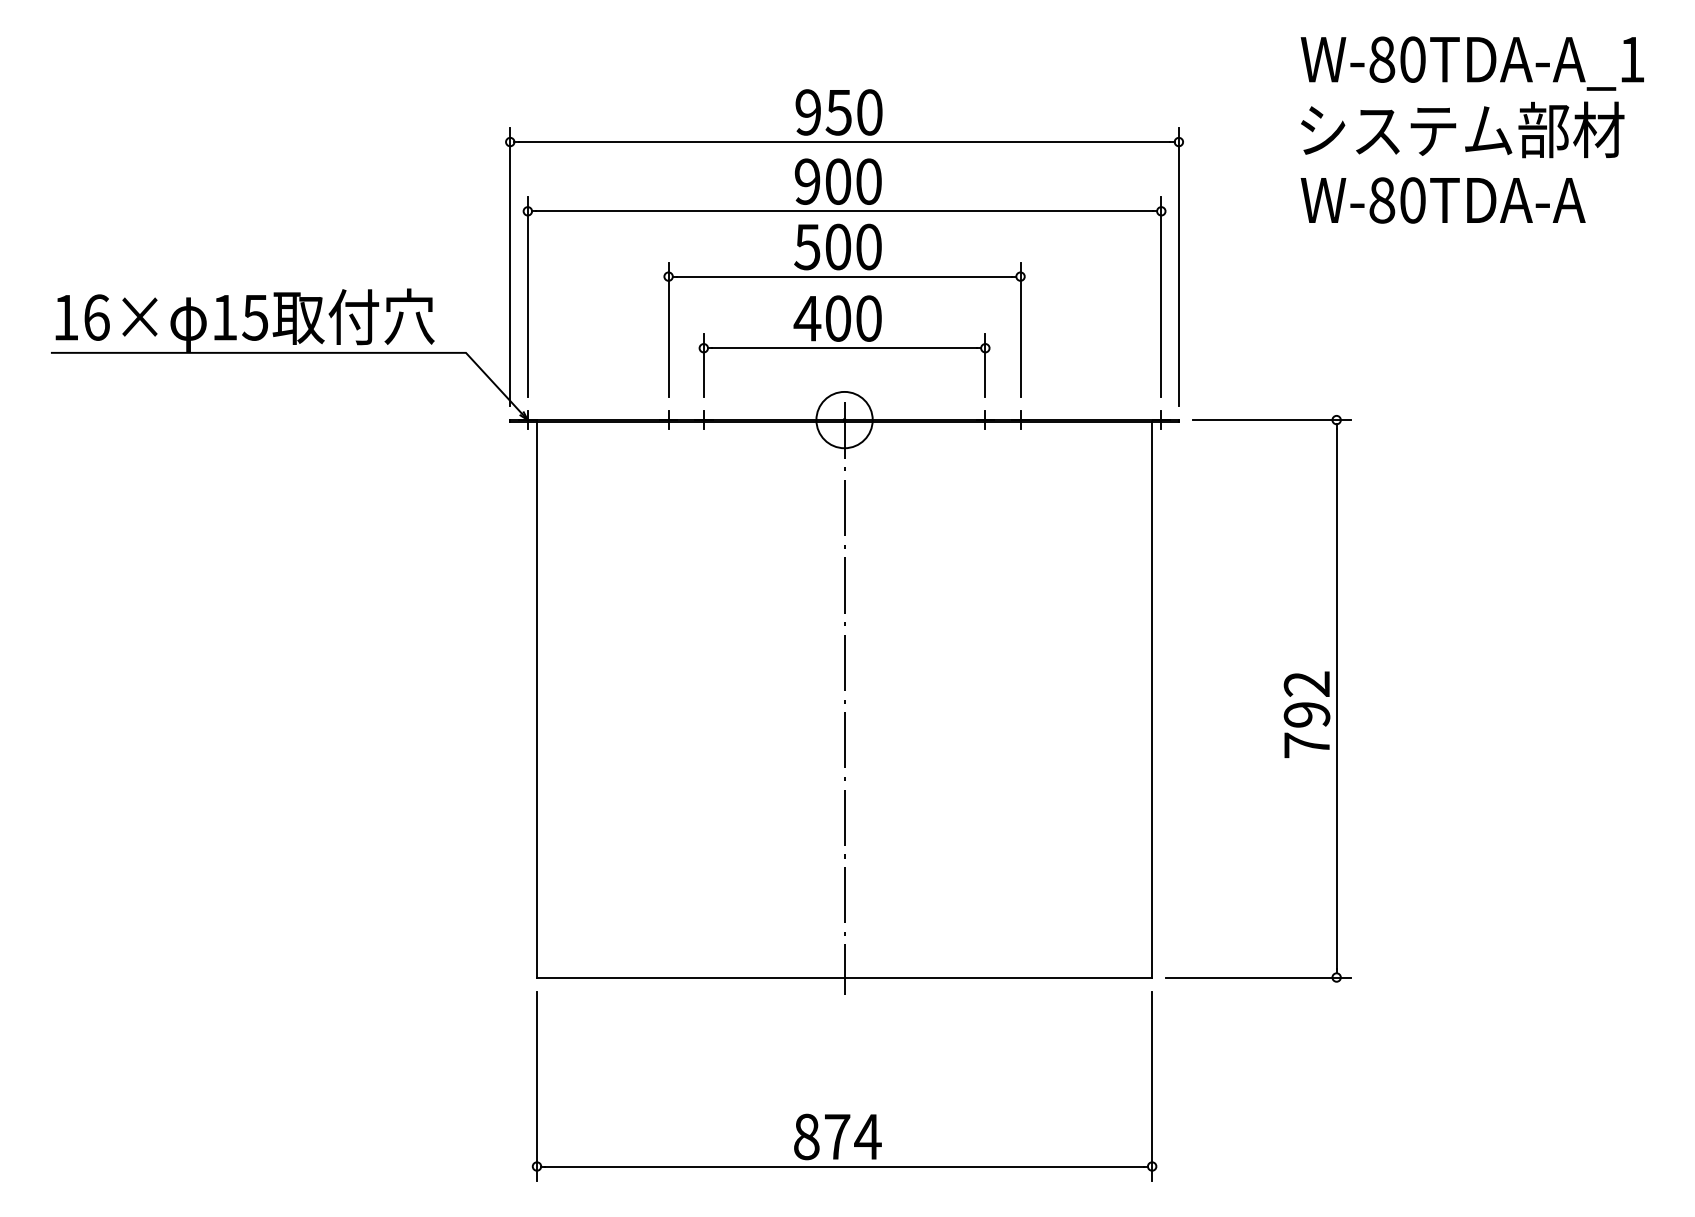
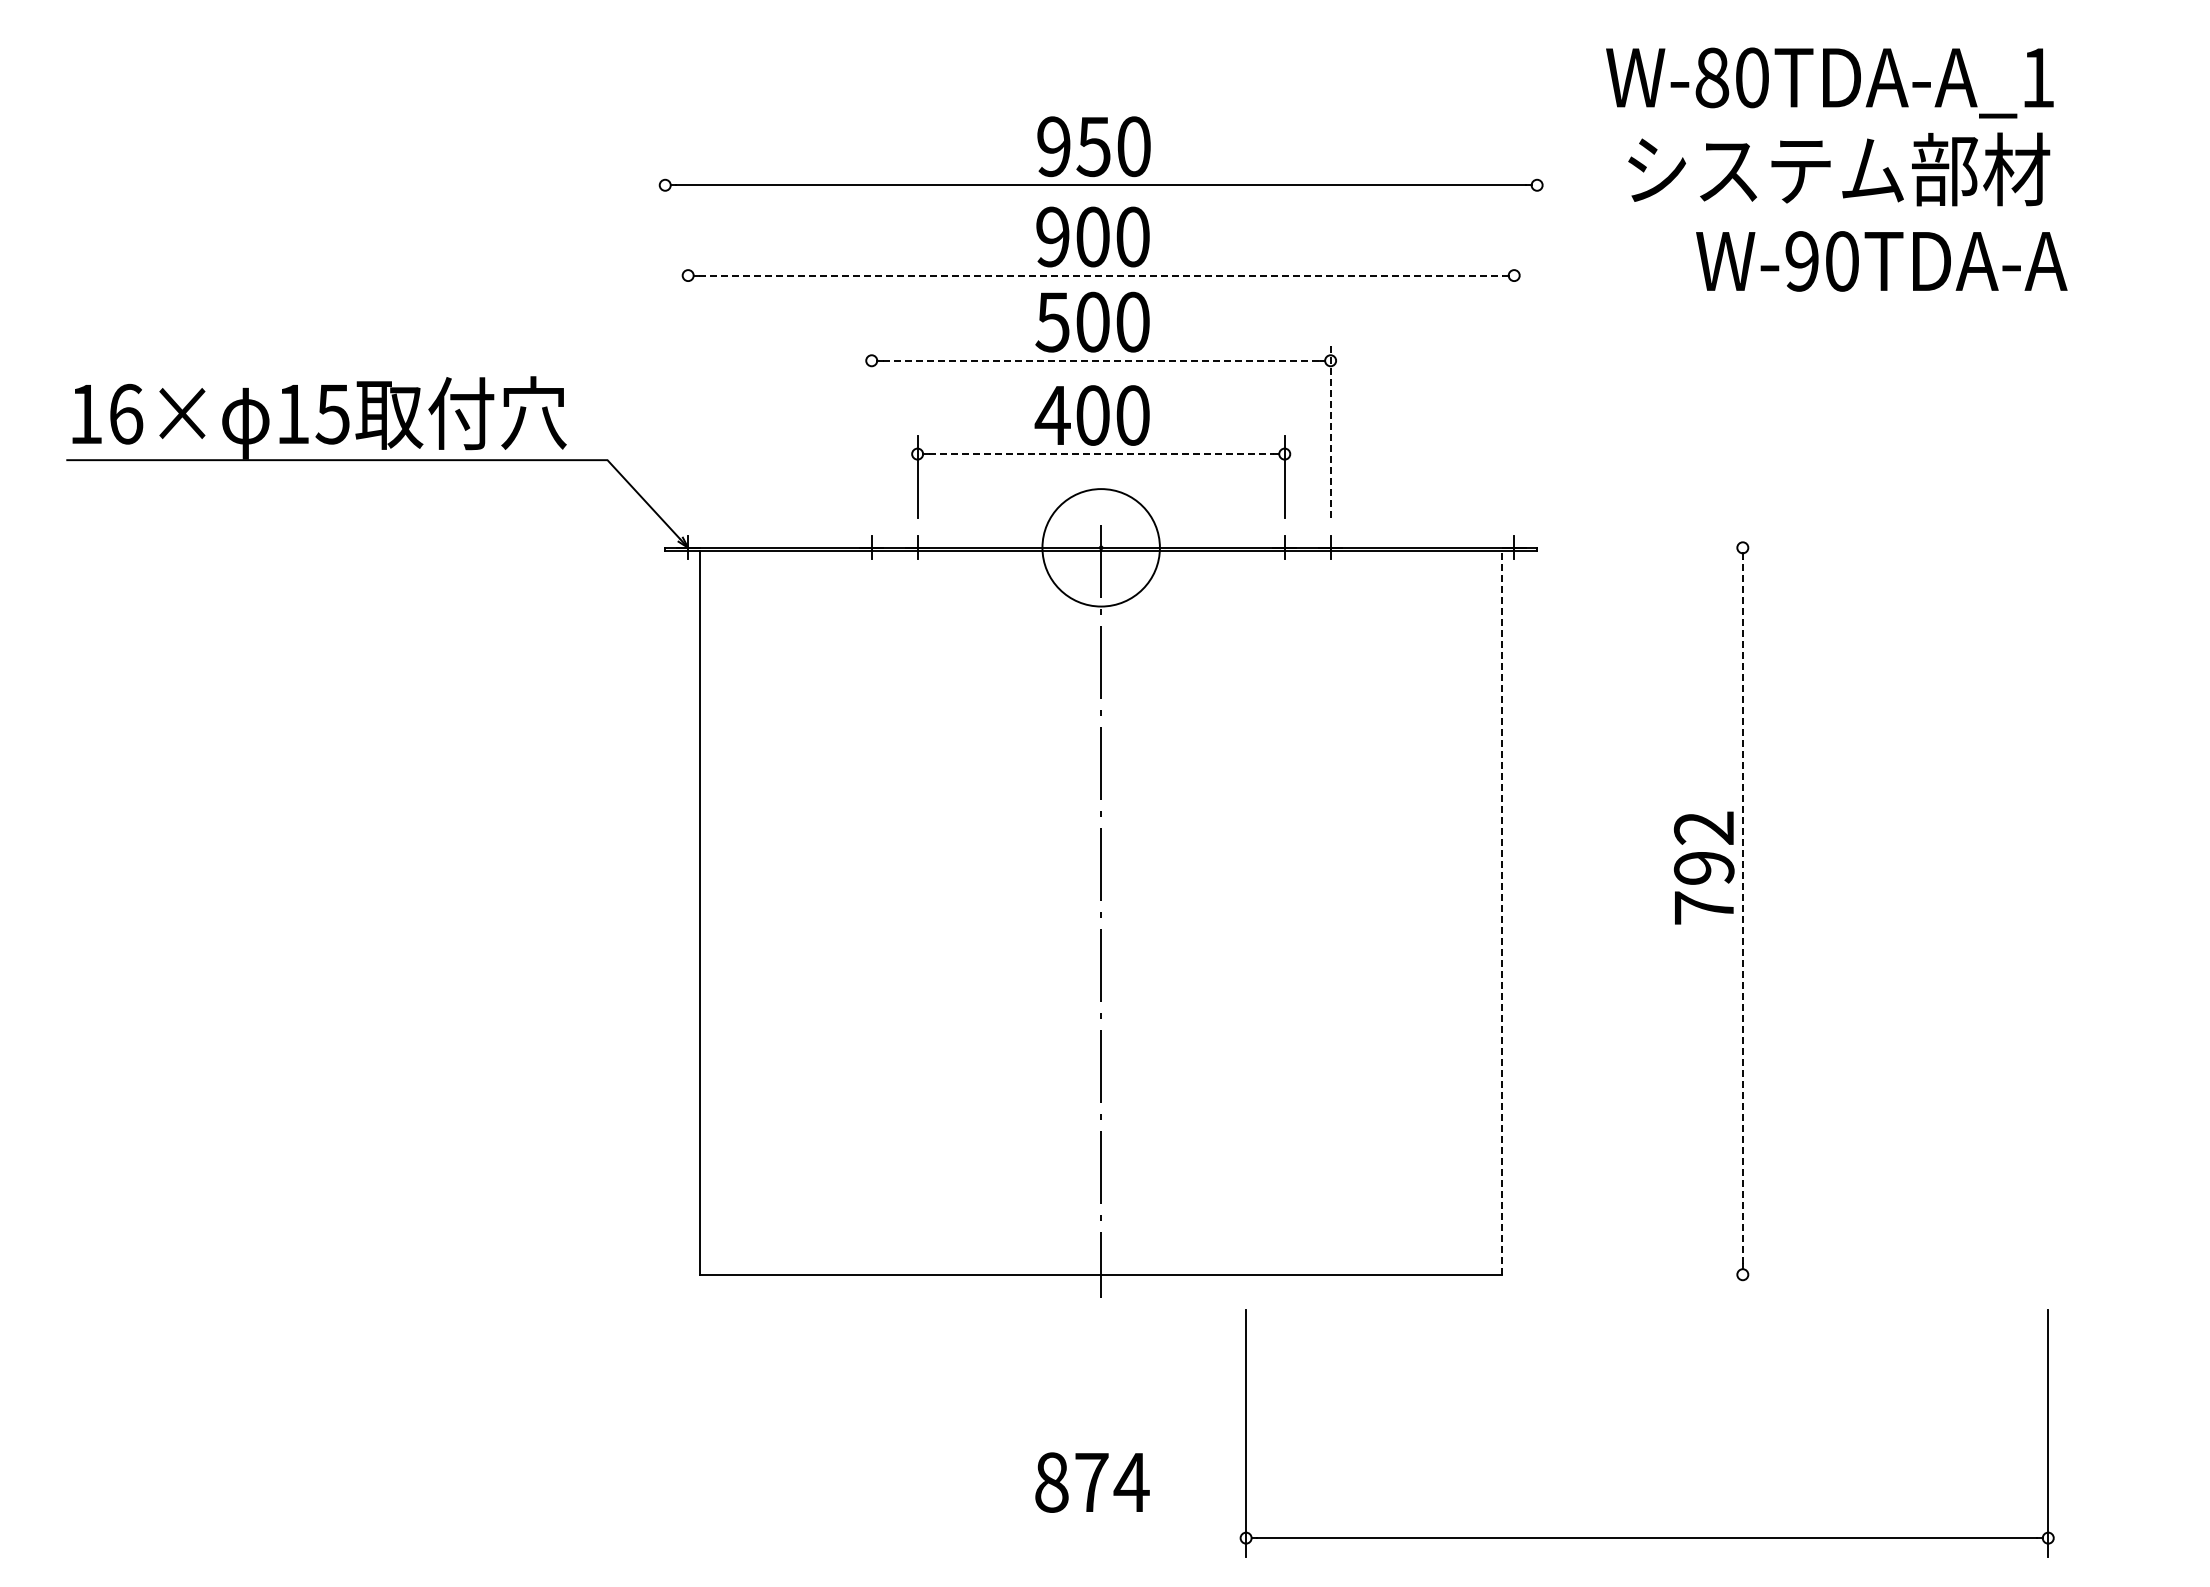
text: (1472, 63) -> (1829, 82), moved
text: (1462, 129) -> (1839, 169), moved
text: (1382, 200) -> (1802, 261), W-80TDA-A -> W-90TDA-A
line: (844, 211) -> (1101, 275), solid -> dashed
line: (510, 266) -> (665, 347), removed
line: (1179, 266) -> (1537, 347), removed
line: (844, 276) -> (1101, 360), solid -> dashed
line: (528, 297) -> (688, 387), removed
line: (1161, 297) -> (1514, 387), removed
line: (668, 329) -> (871, 429), removed
line: (1020, 330) -> (1330, 430), solid -> dashed
line: (844, 348) -> (1101, 454), solid -> dashed
circle: (844, 419) -> (1100, 547), size x1.6
line: (1271, 419) -> (1658, 547), removed
line: (1336, 698) -> (1742, 910), solid -> dashed
line: (1152, 699) -> (1502, 912), solid -> dashed
text: (1307, 714) -> (1704, 867), moved
line: (1258, 977) -> (1640, 1274), removed
part: (844, 1166) -> (1646, 1537), moved

